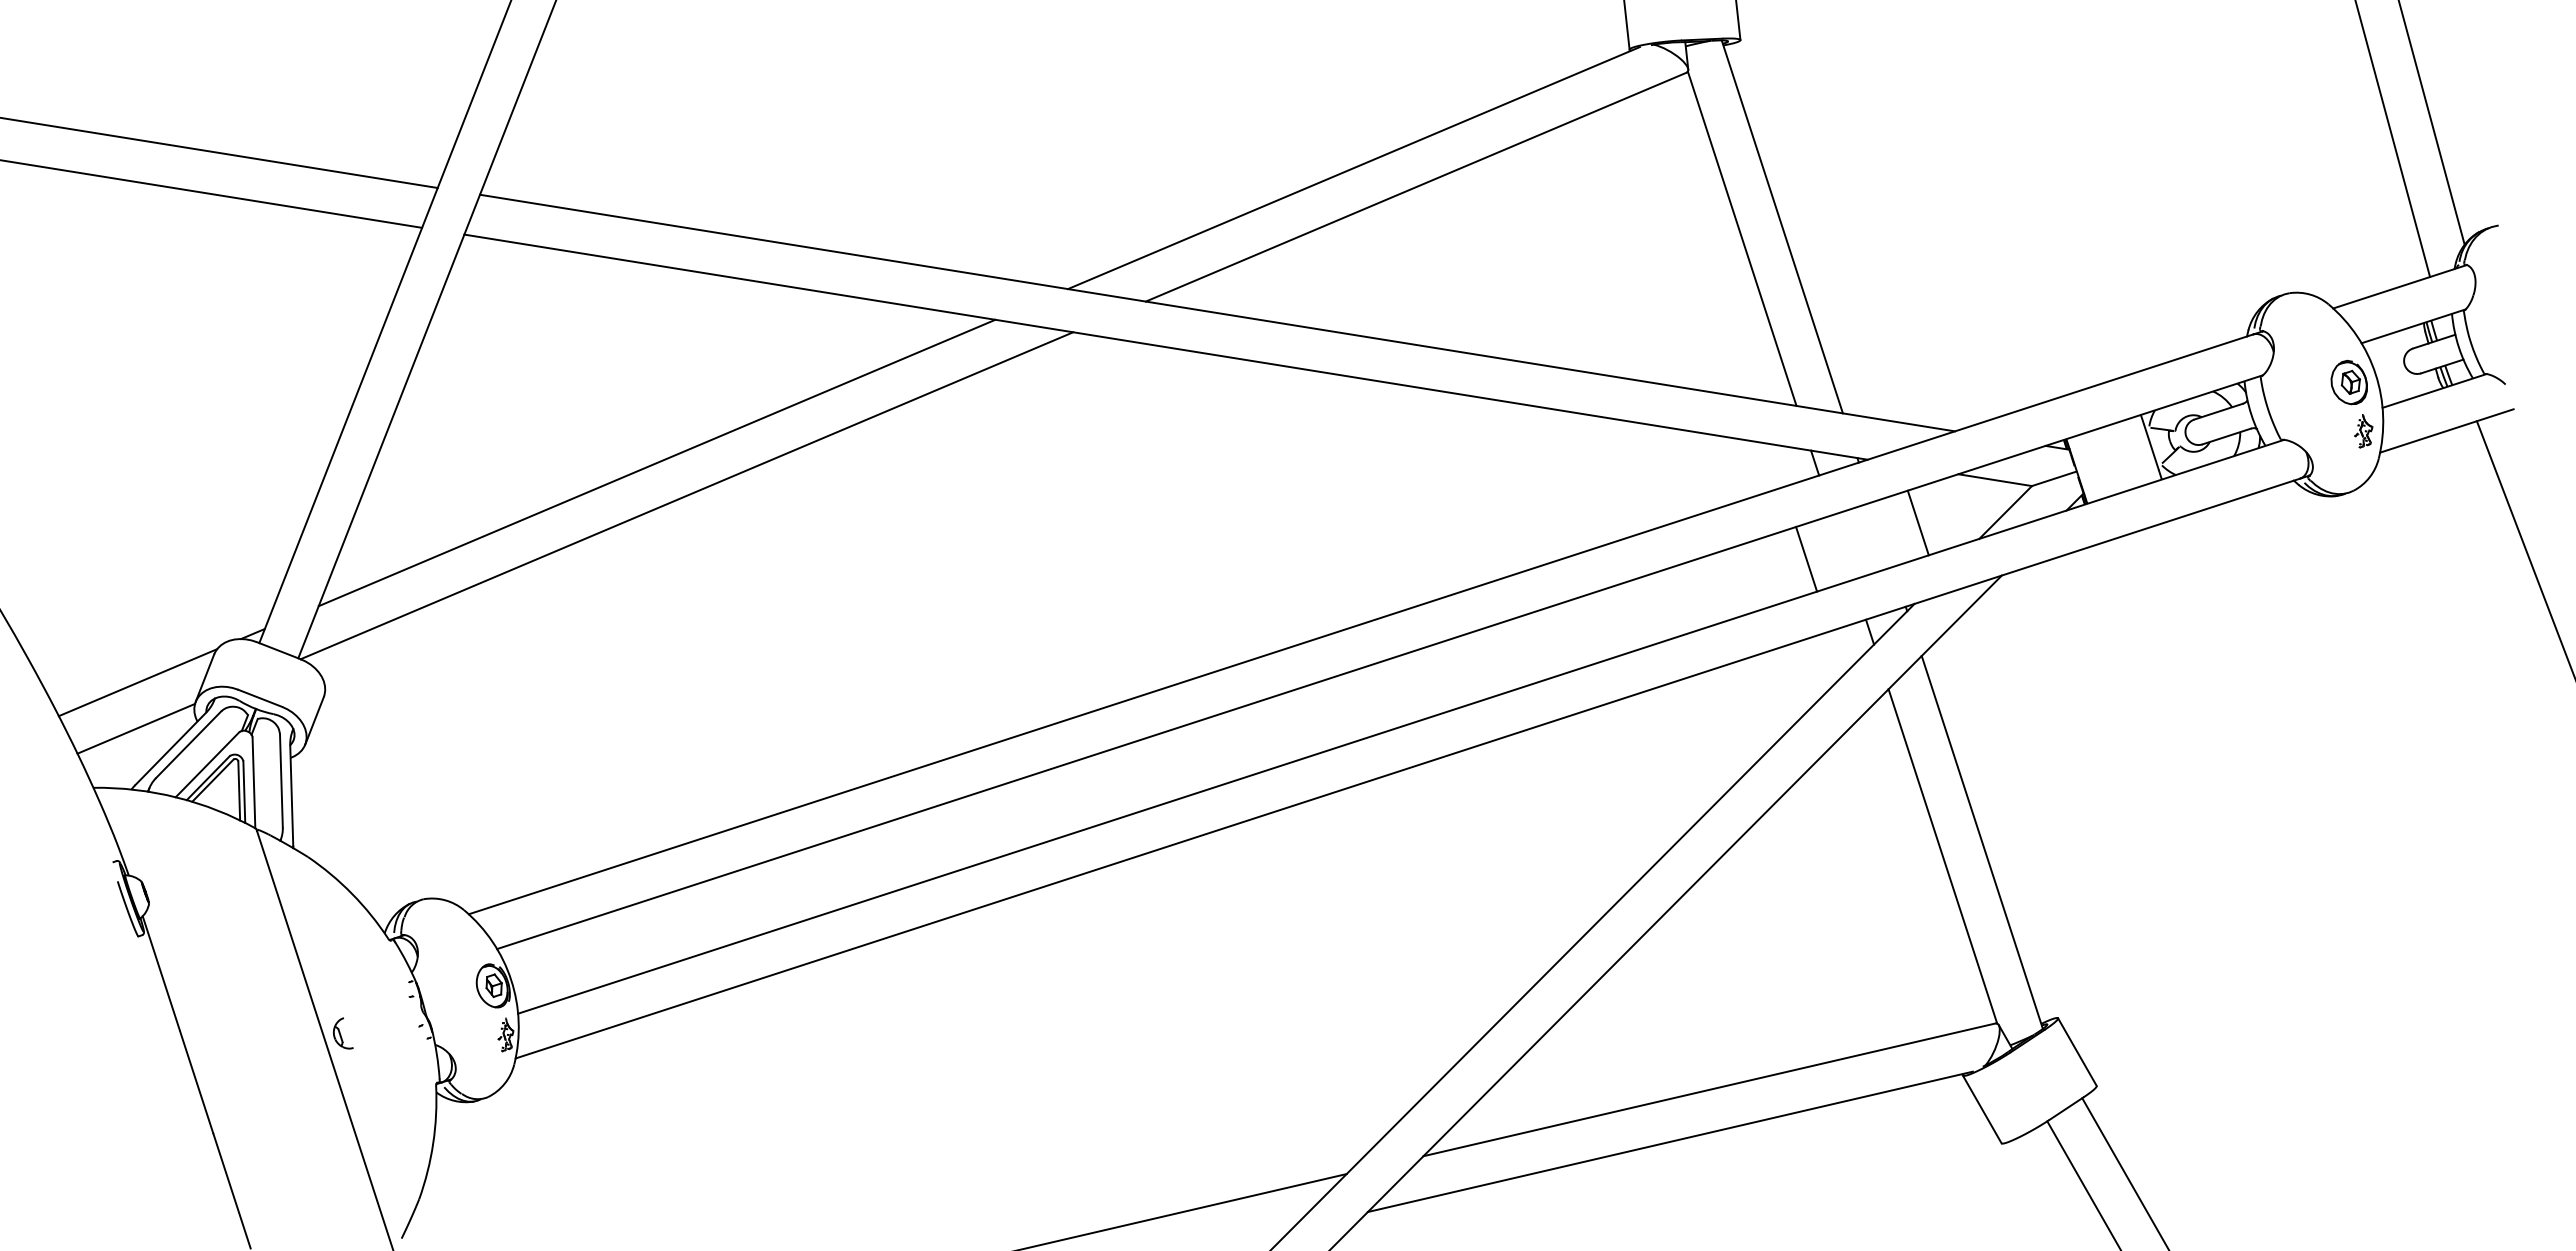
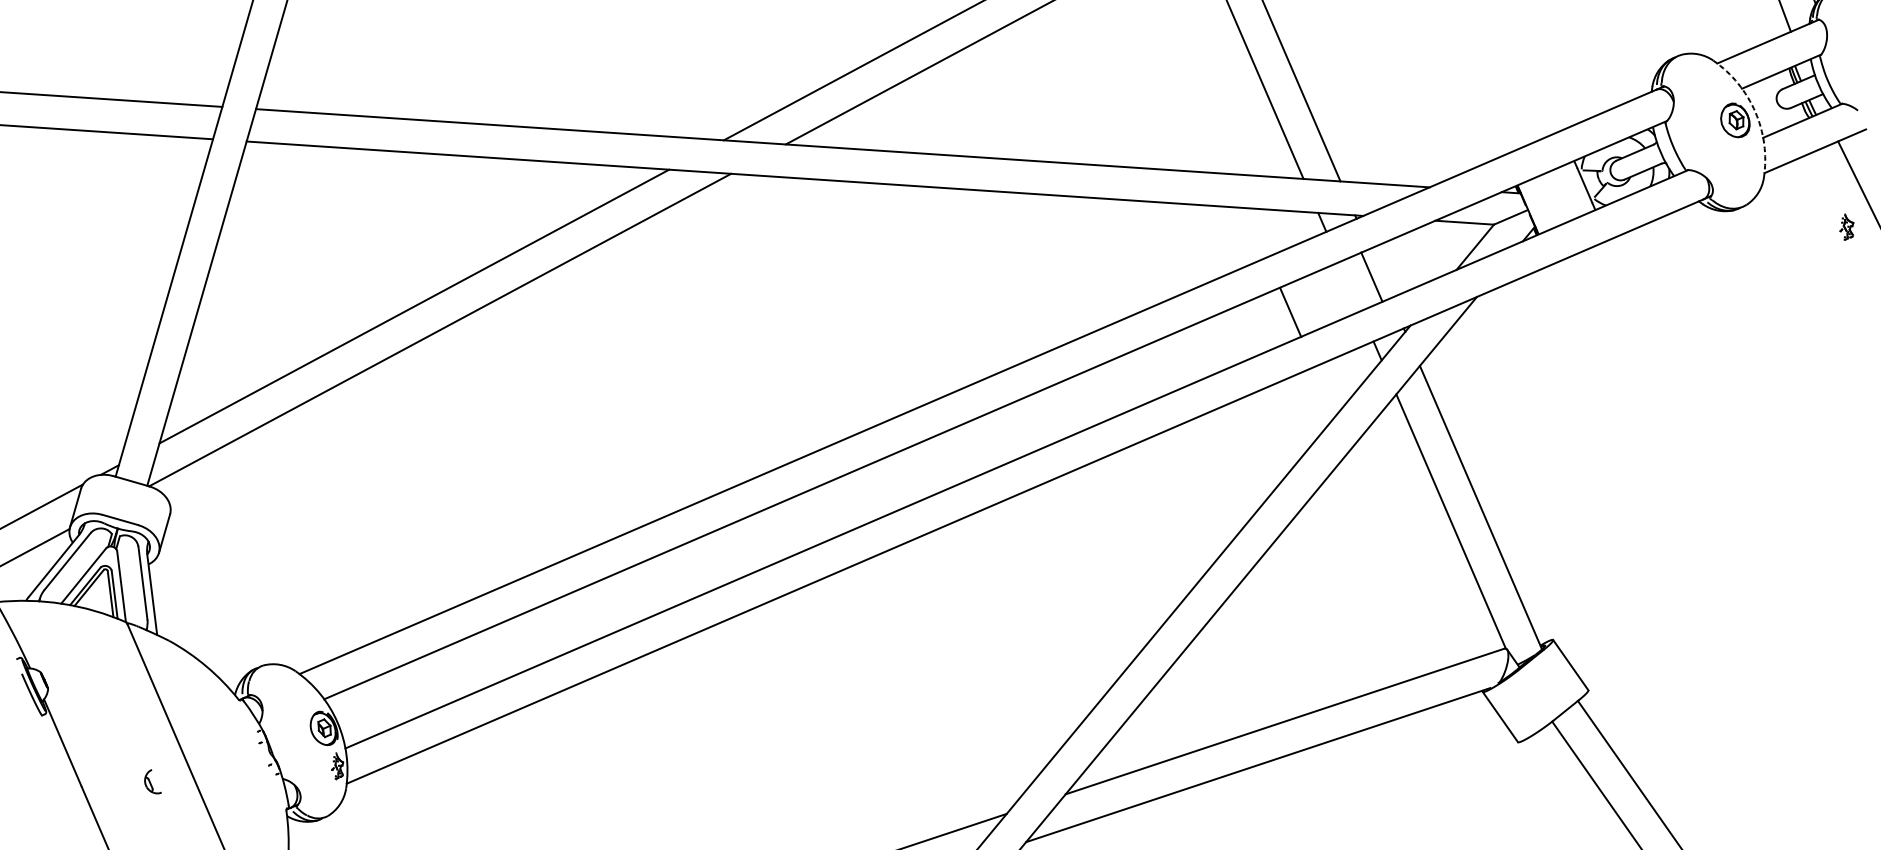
arc: (2375, 374) -> (1755, 112), solid -> dashed
part: (2363, 431) -> (1846, 227), moved
line: (1917, 522) -> (1371, 276), moved
line: (1806, 559) -> (1290, 312), moved
part: (343, 1033) -> (152, 781), moved

